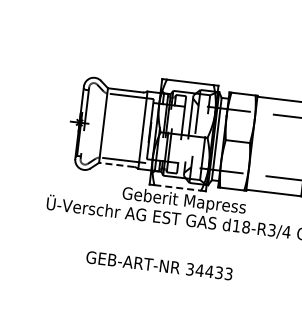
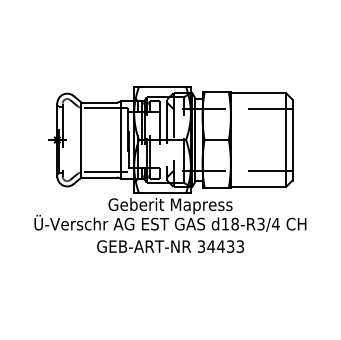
line: (117, 164) -> (99, 177), dashed -> solid
line: (177, 188) -> (162, 193), dashed -> solid
text: (159, 265) -> (170, 246), moved

